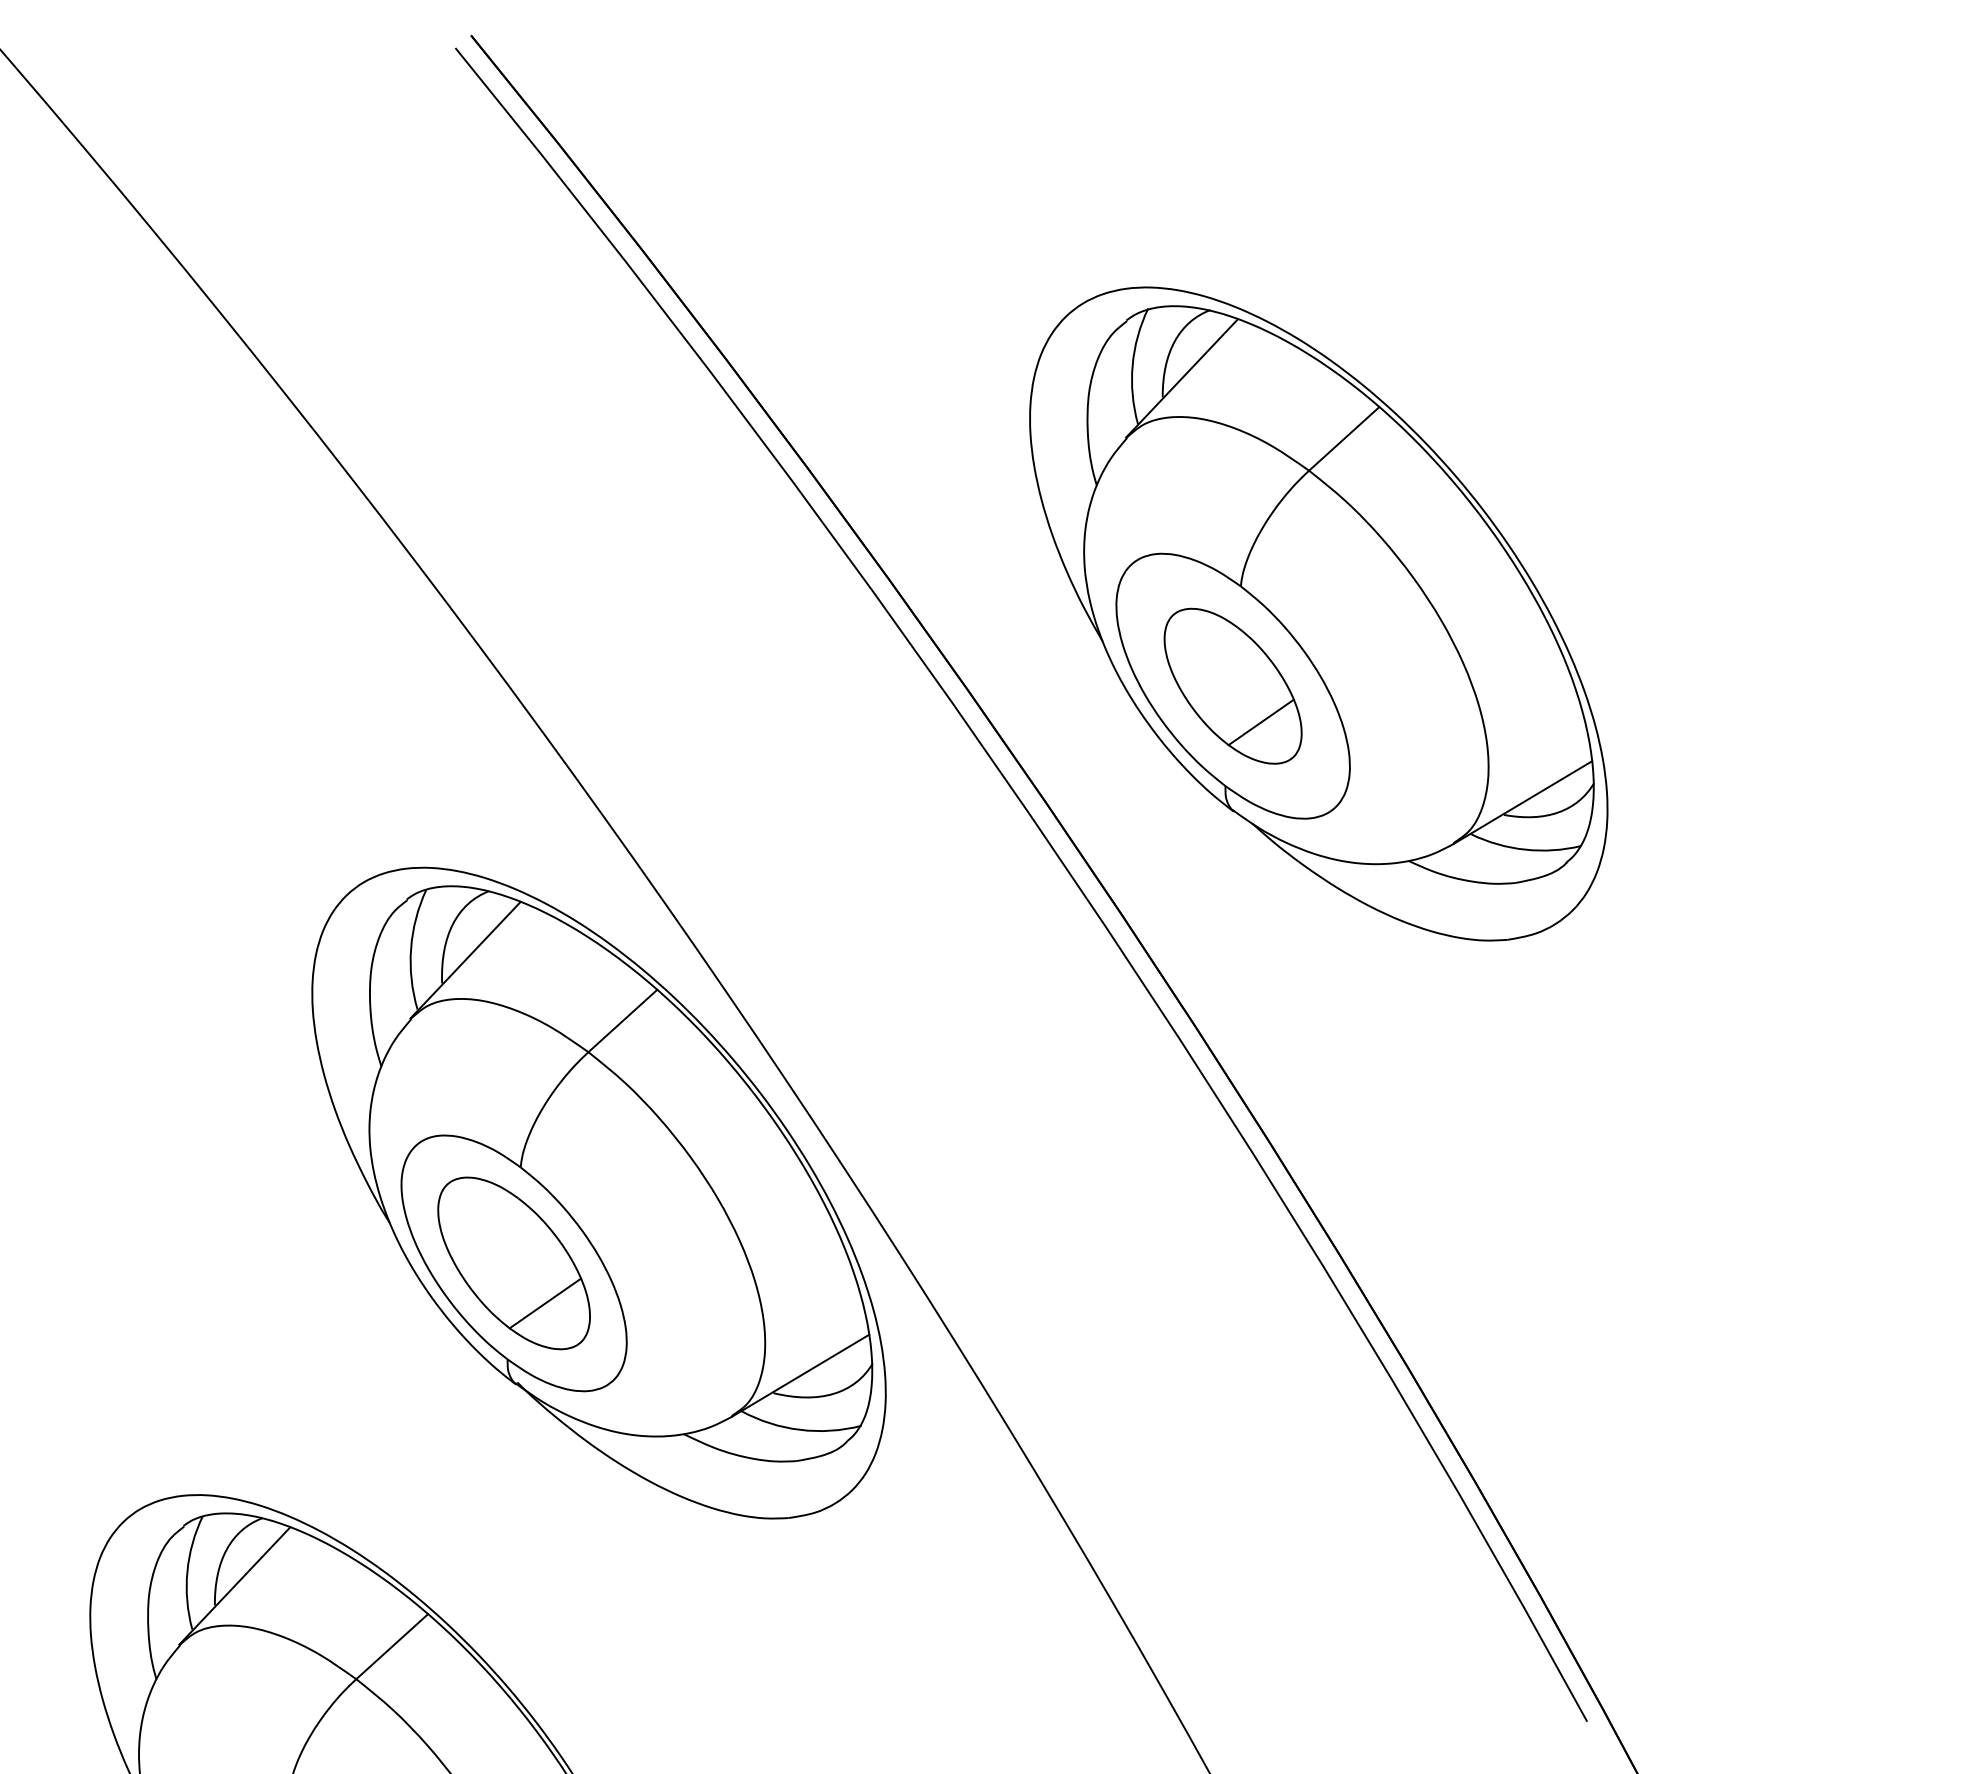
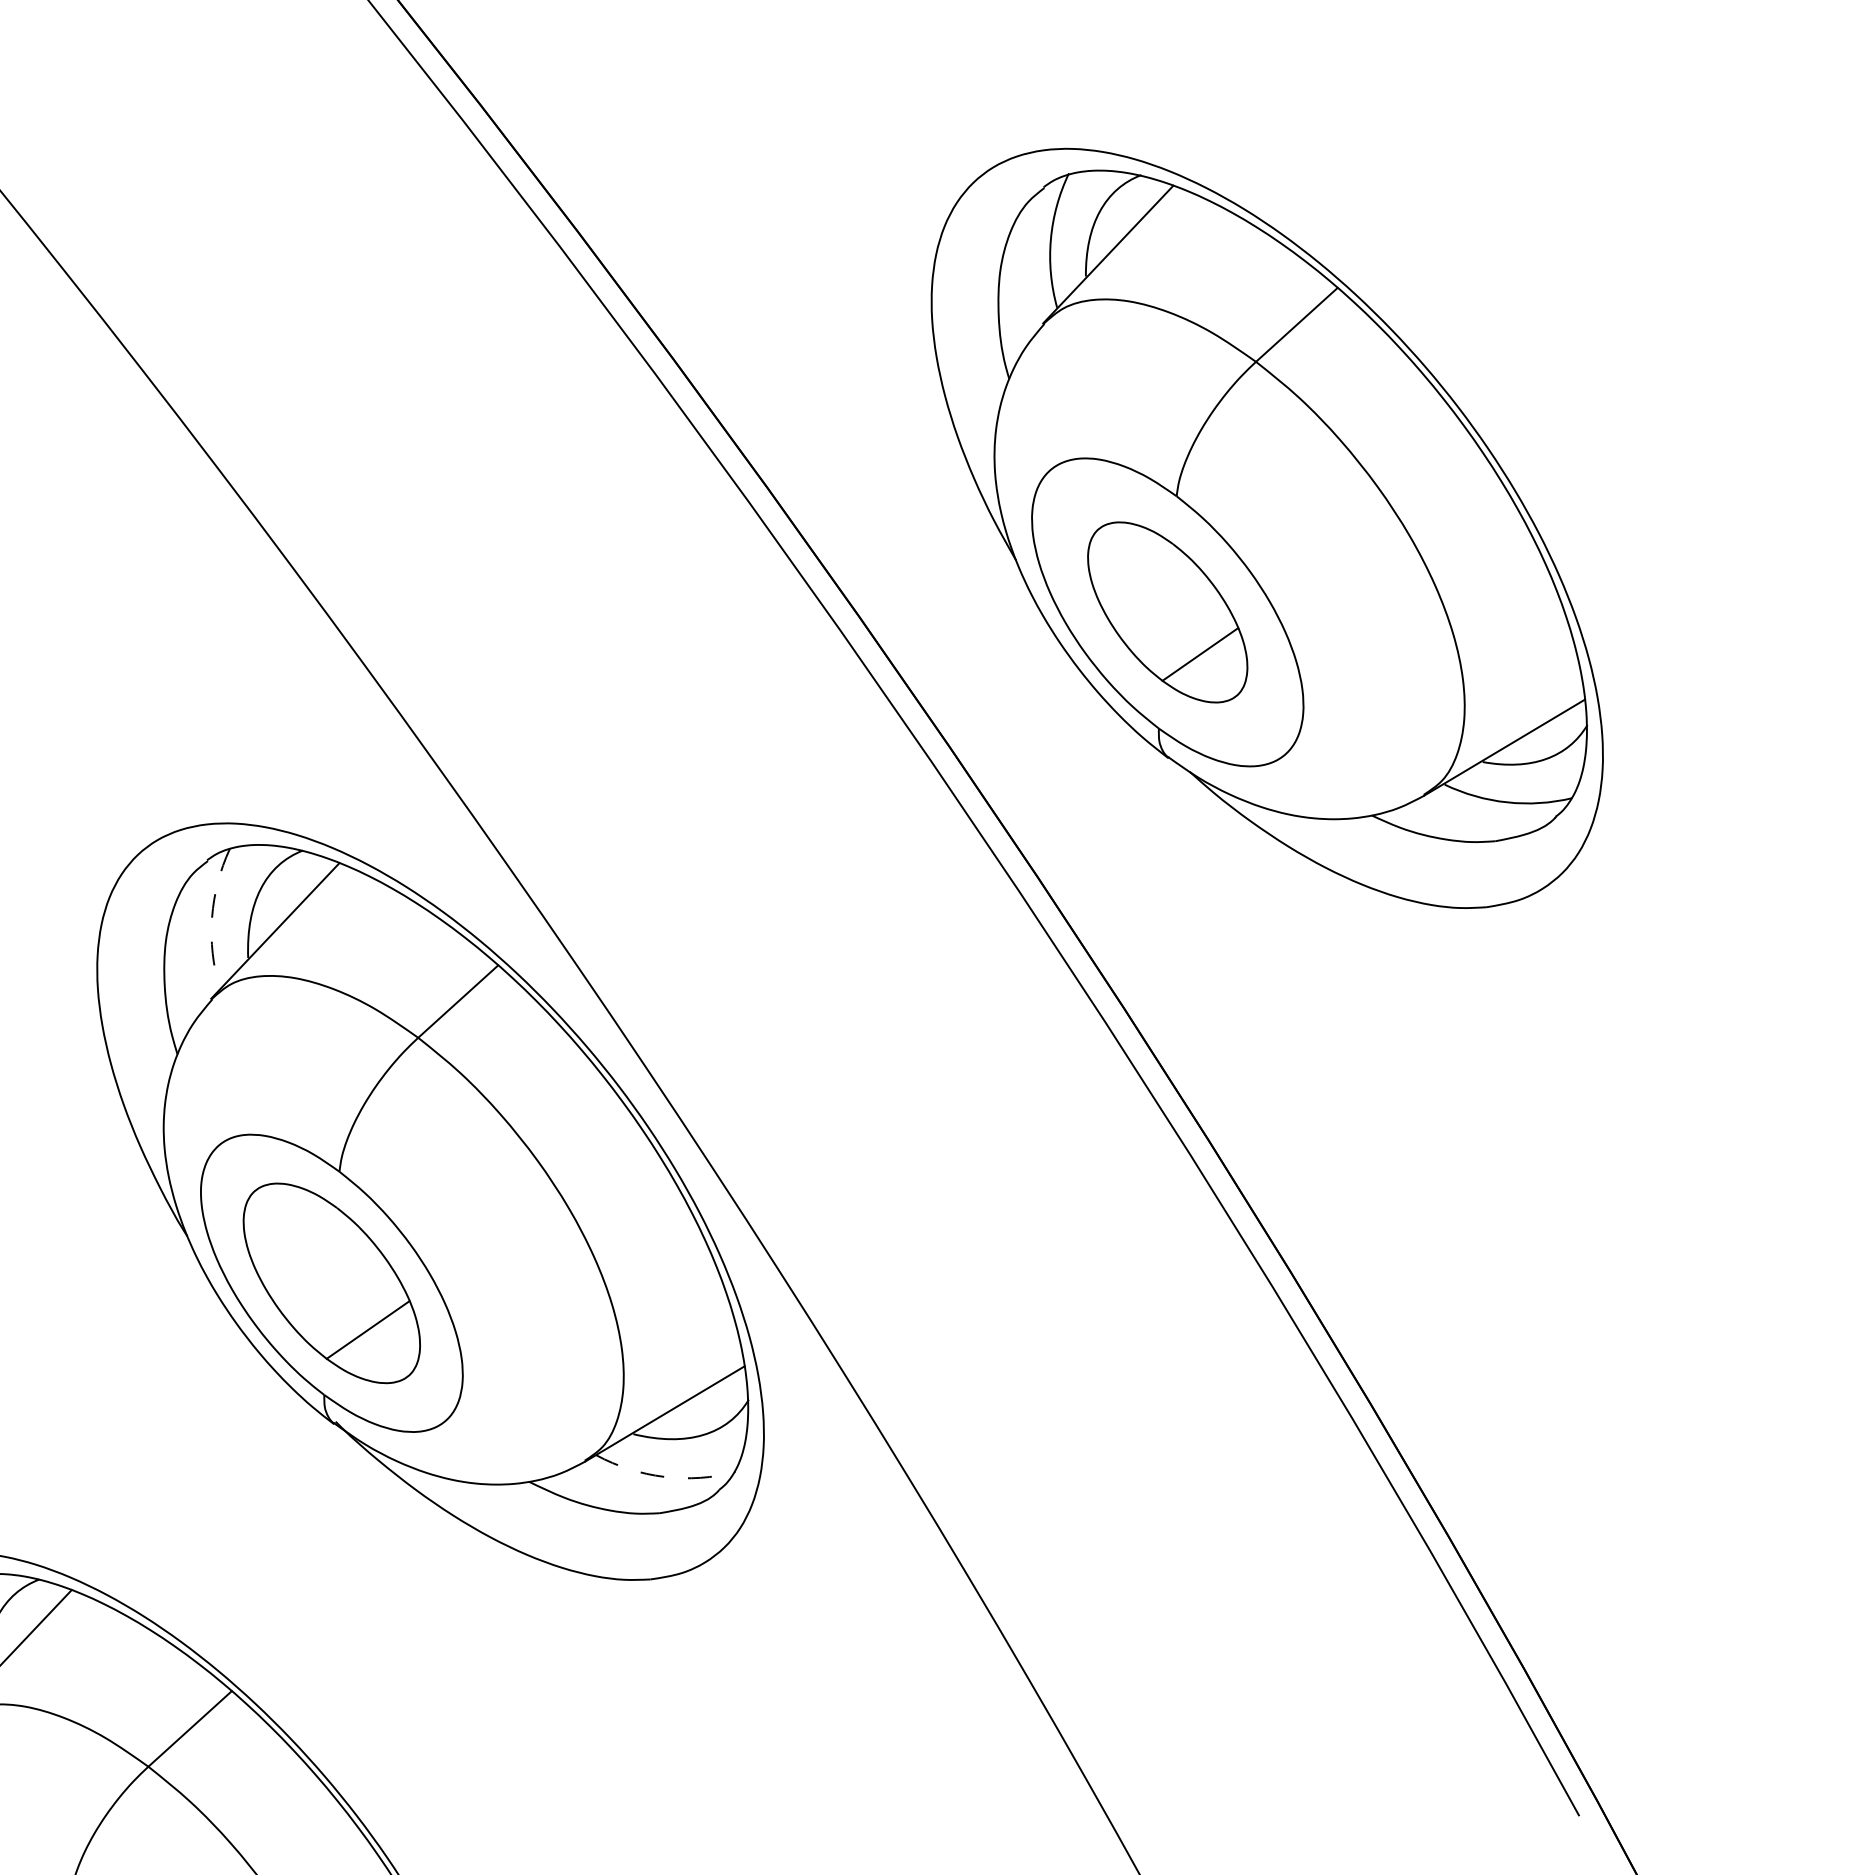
arc: (411, 948) -> (212, 917), solid -> dashed
arc: (800, 1429) -> (664, 1476), solid -> dashed

